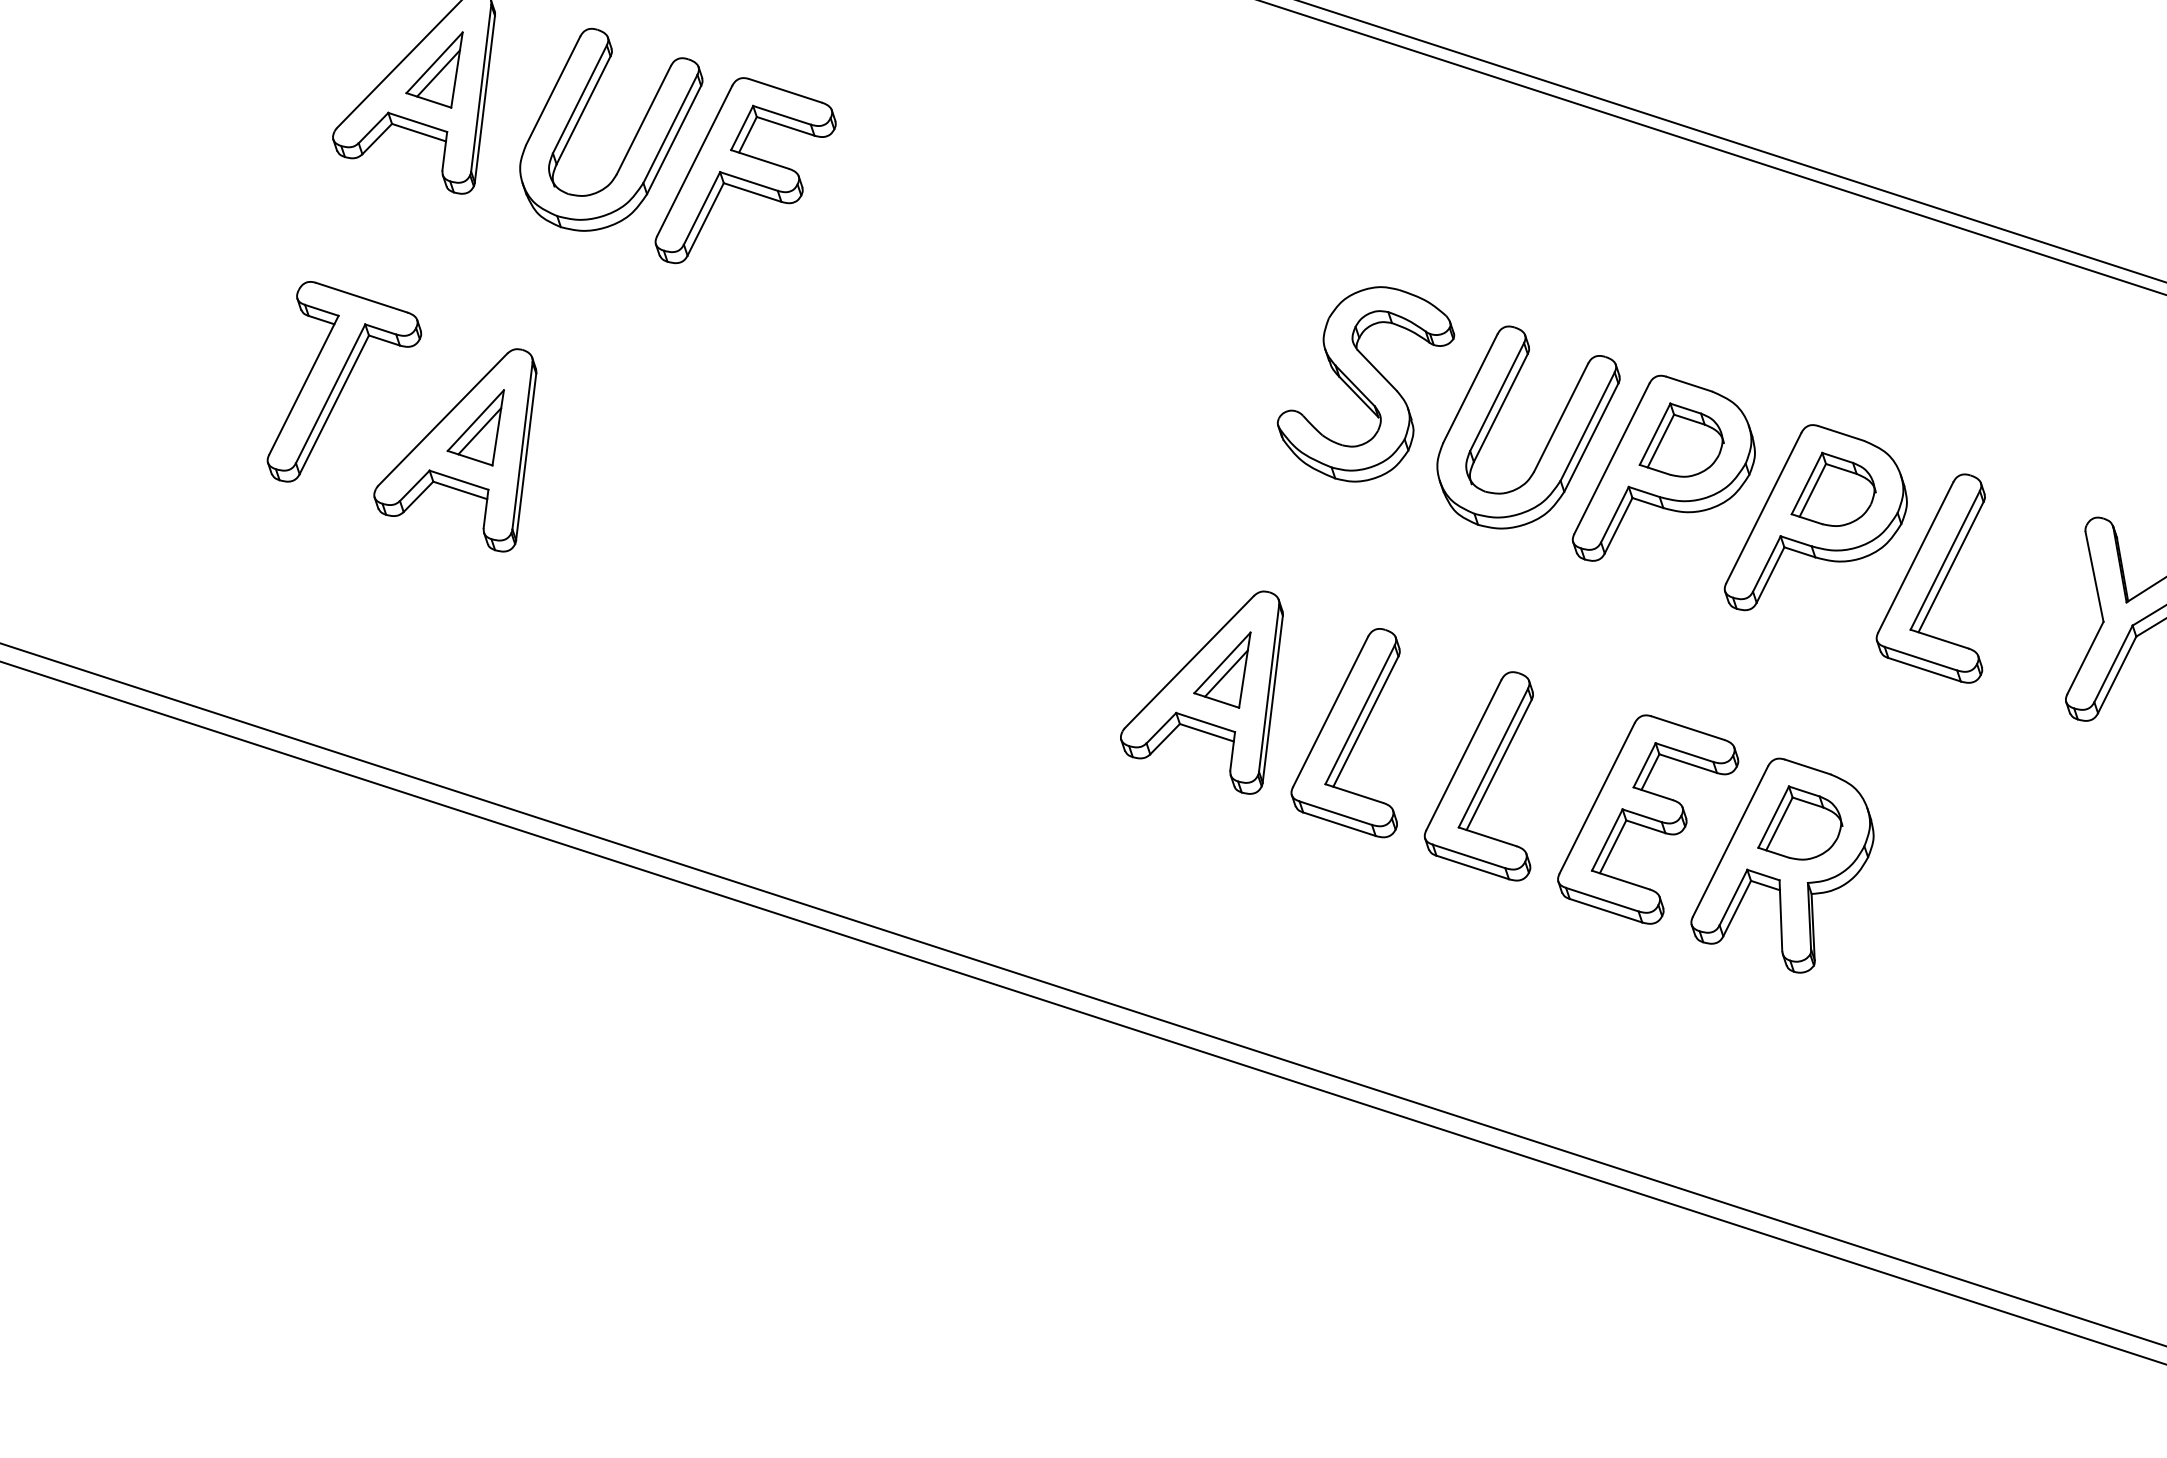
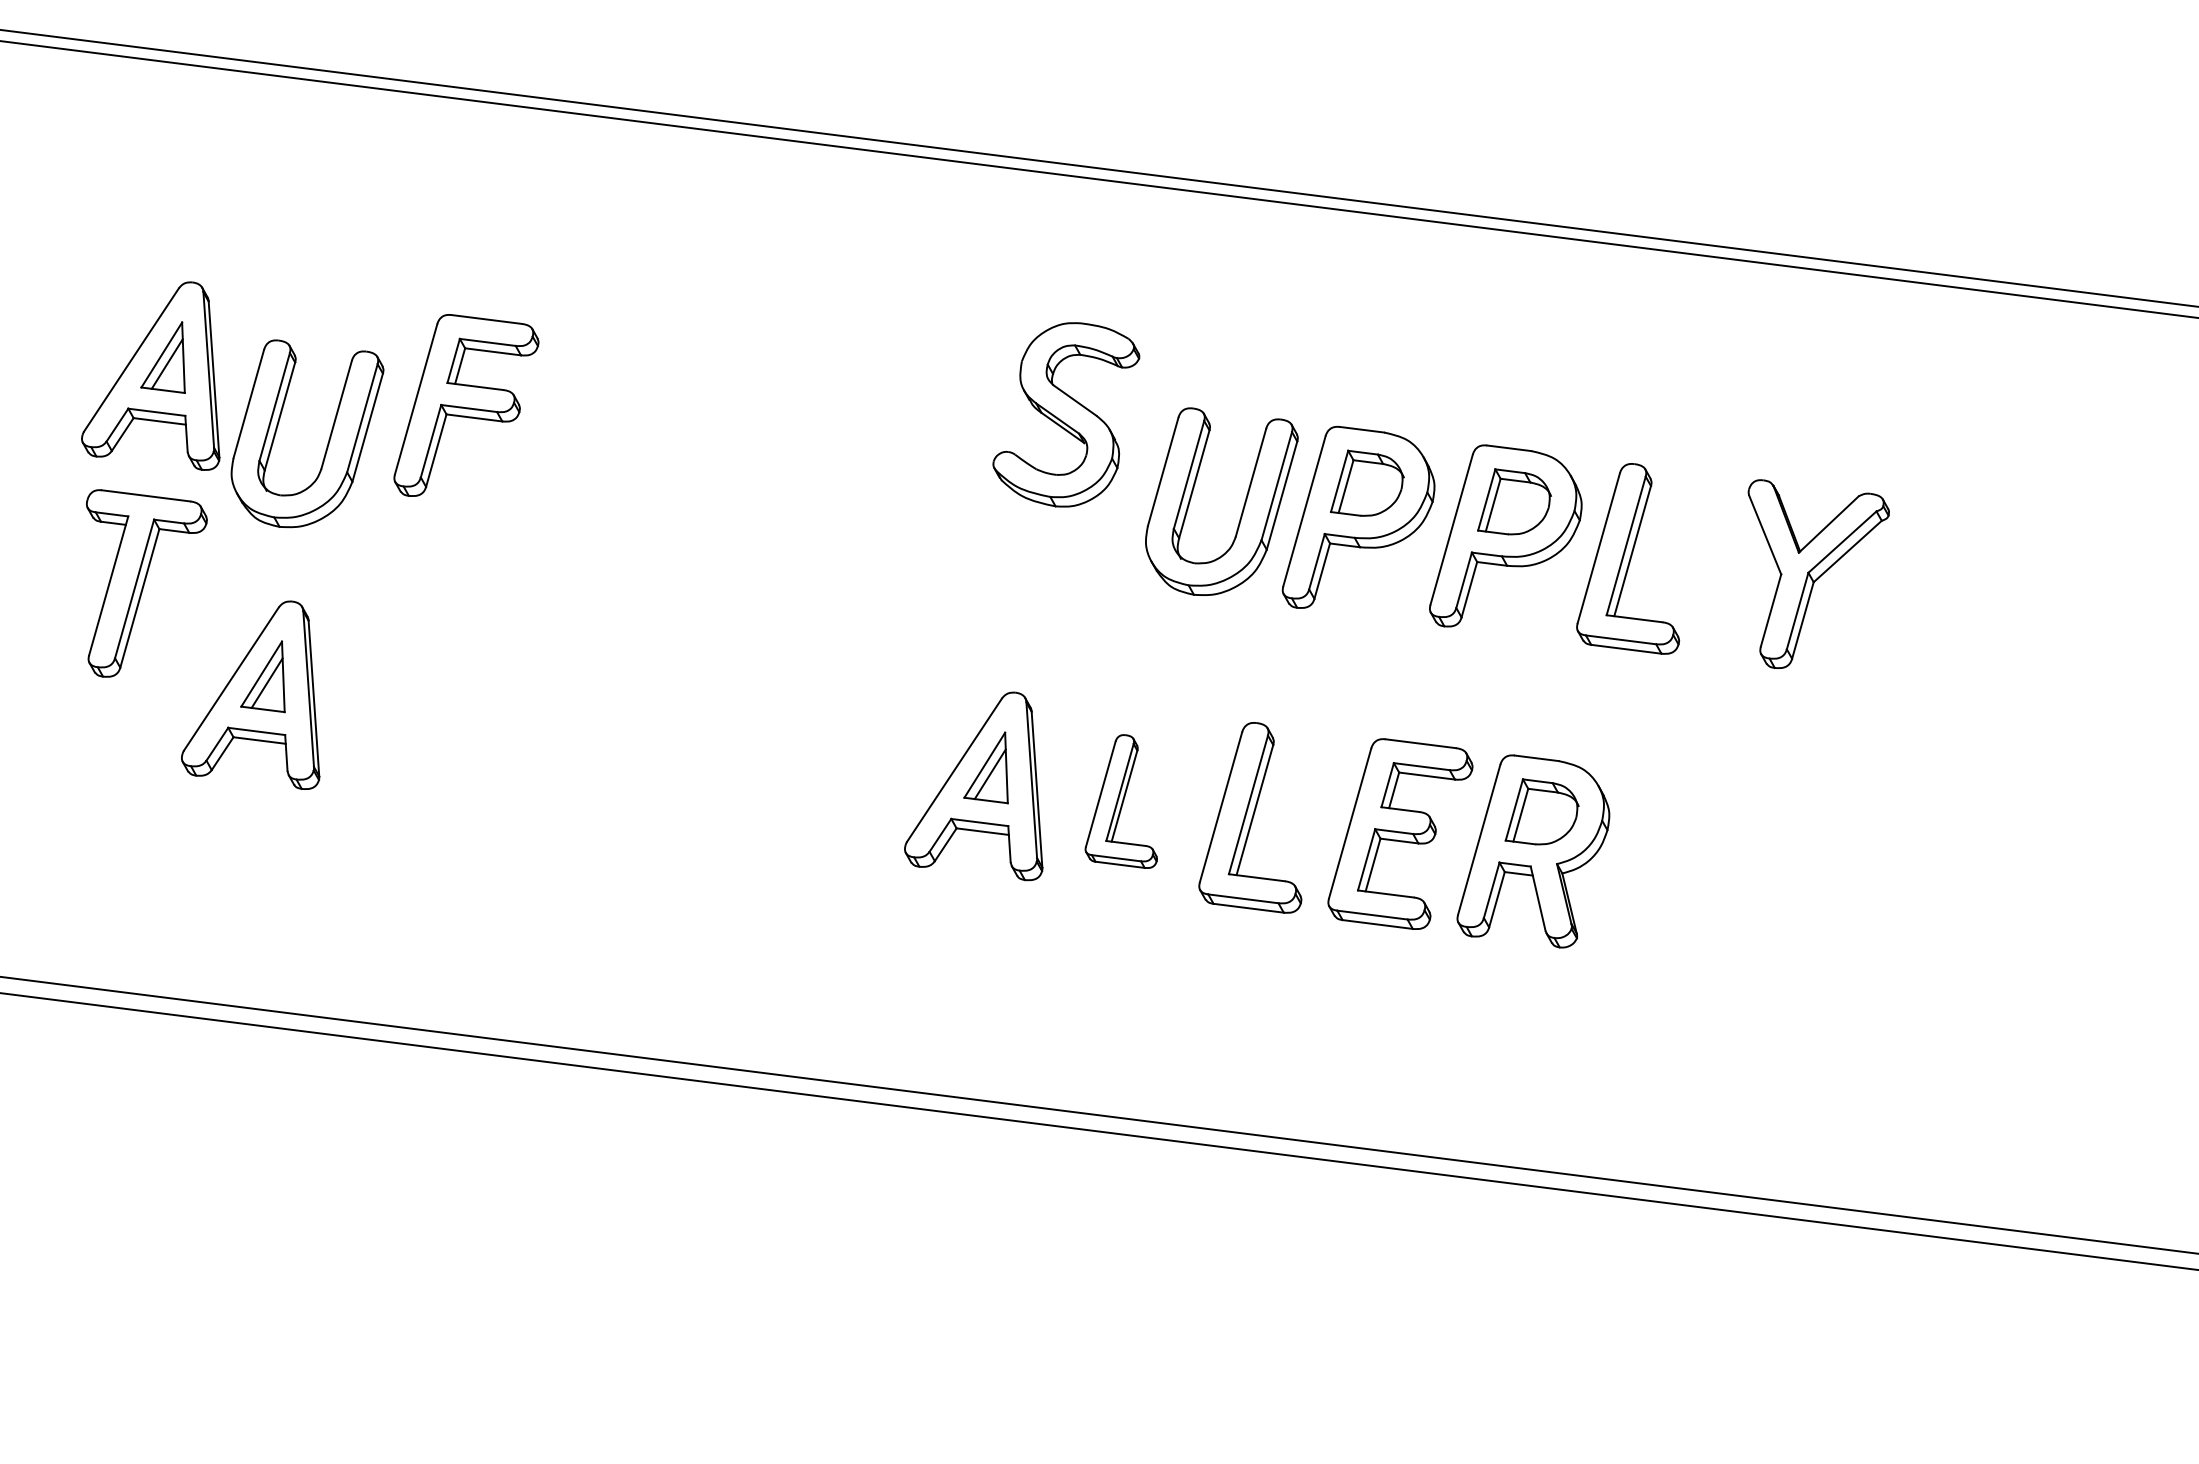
part: (630, 144) -> (328, 439), moved
part: (1365, 383) -> (1066, 414), moved
part: (344, 390) -> (146, 583), moved
part: (1359, 728) -> (1121, 801), size x0.7

